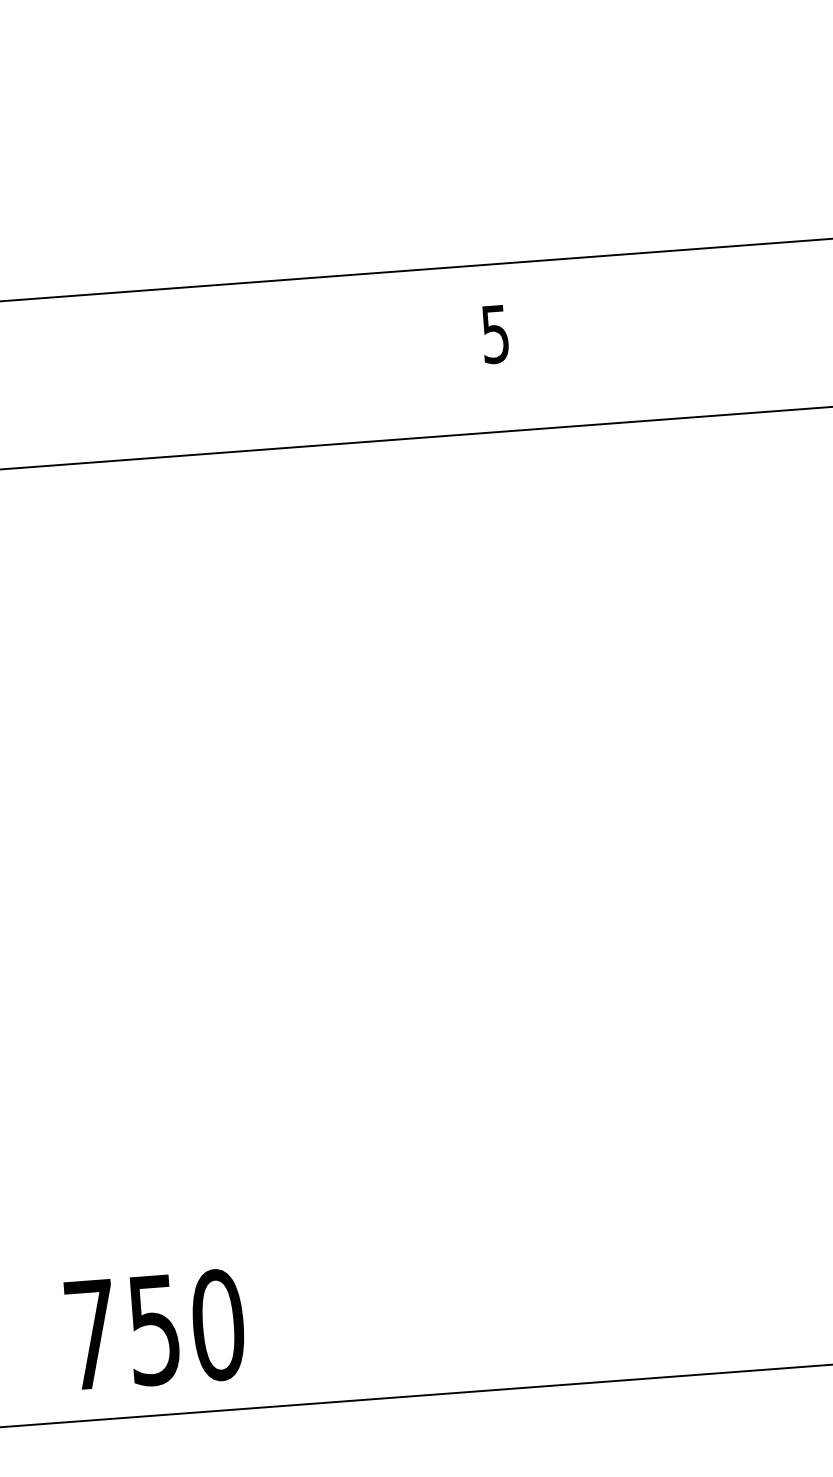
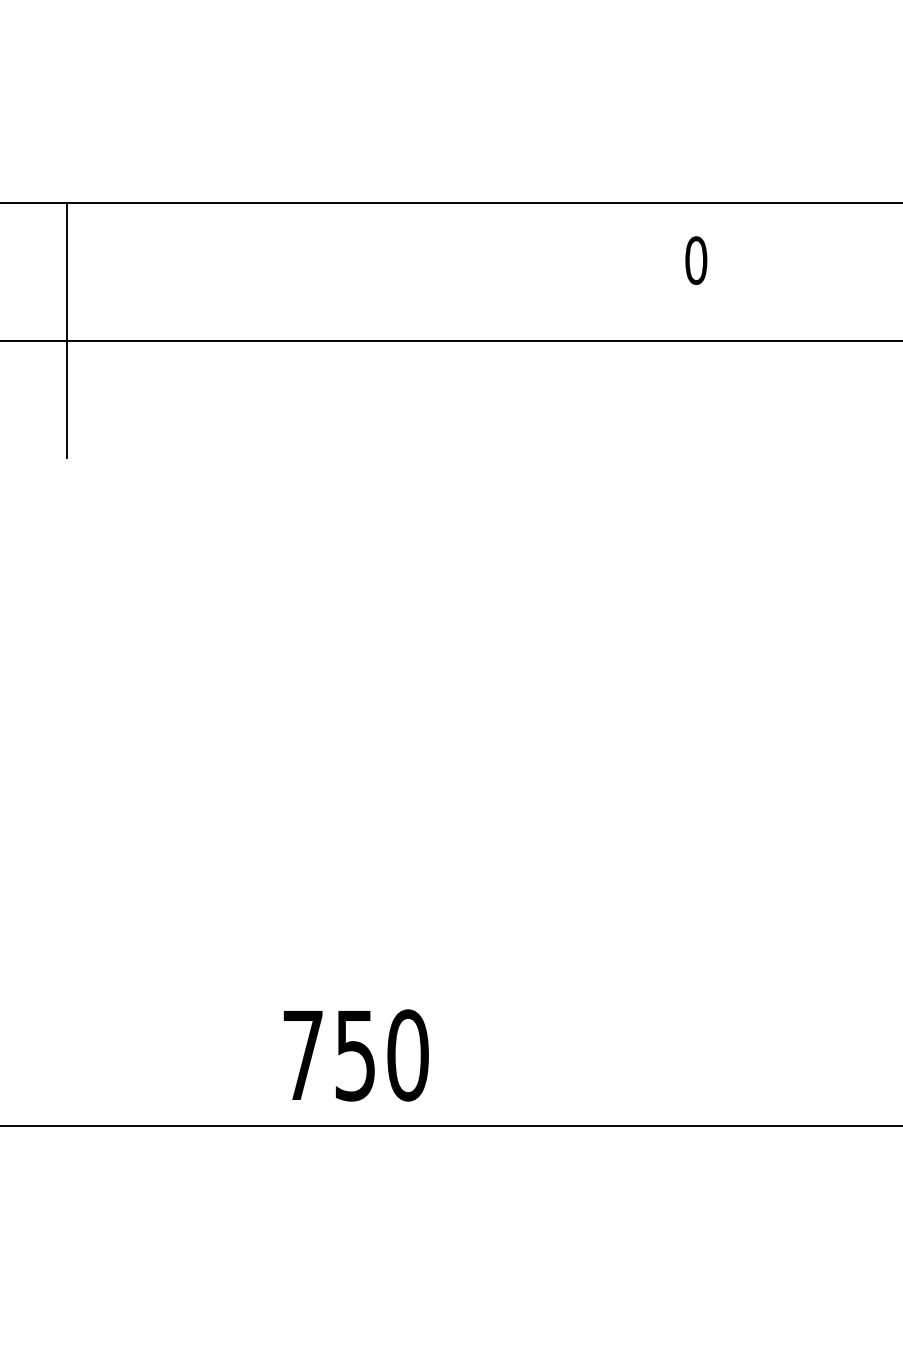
text: (495, 334) -> (696, 260), 5 -> 0

